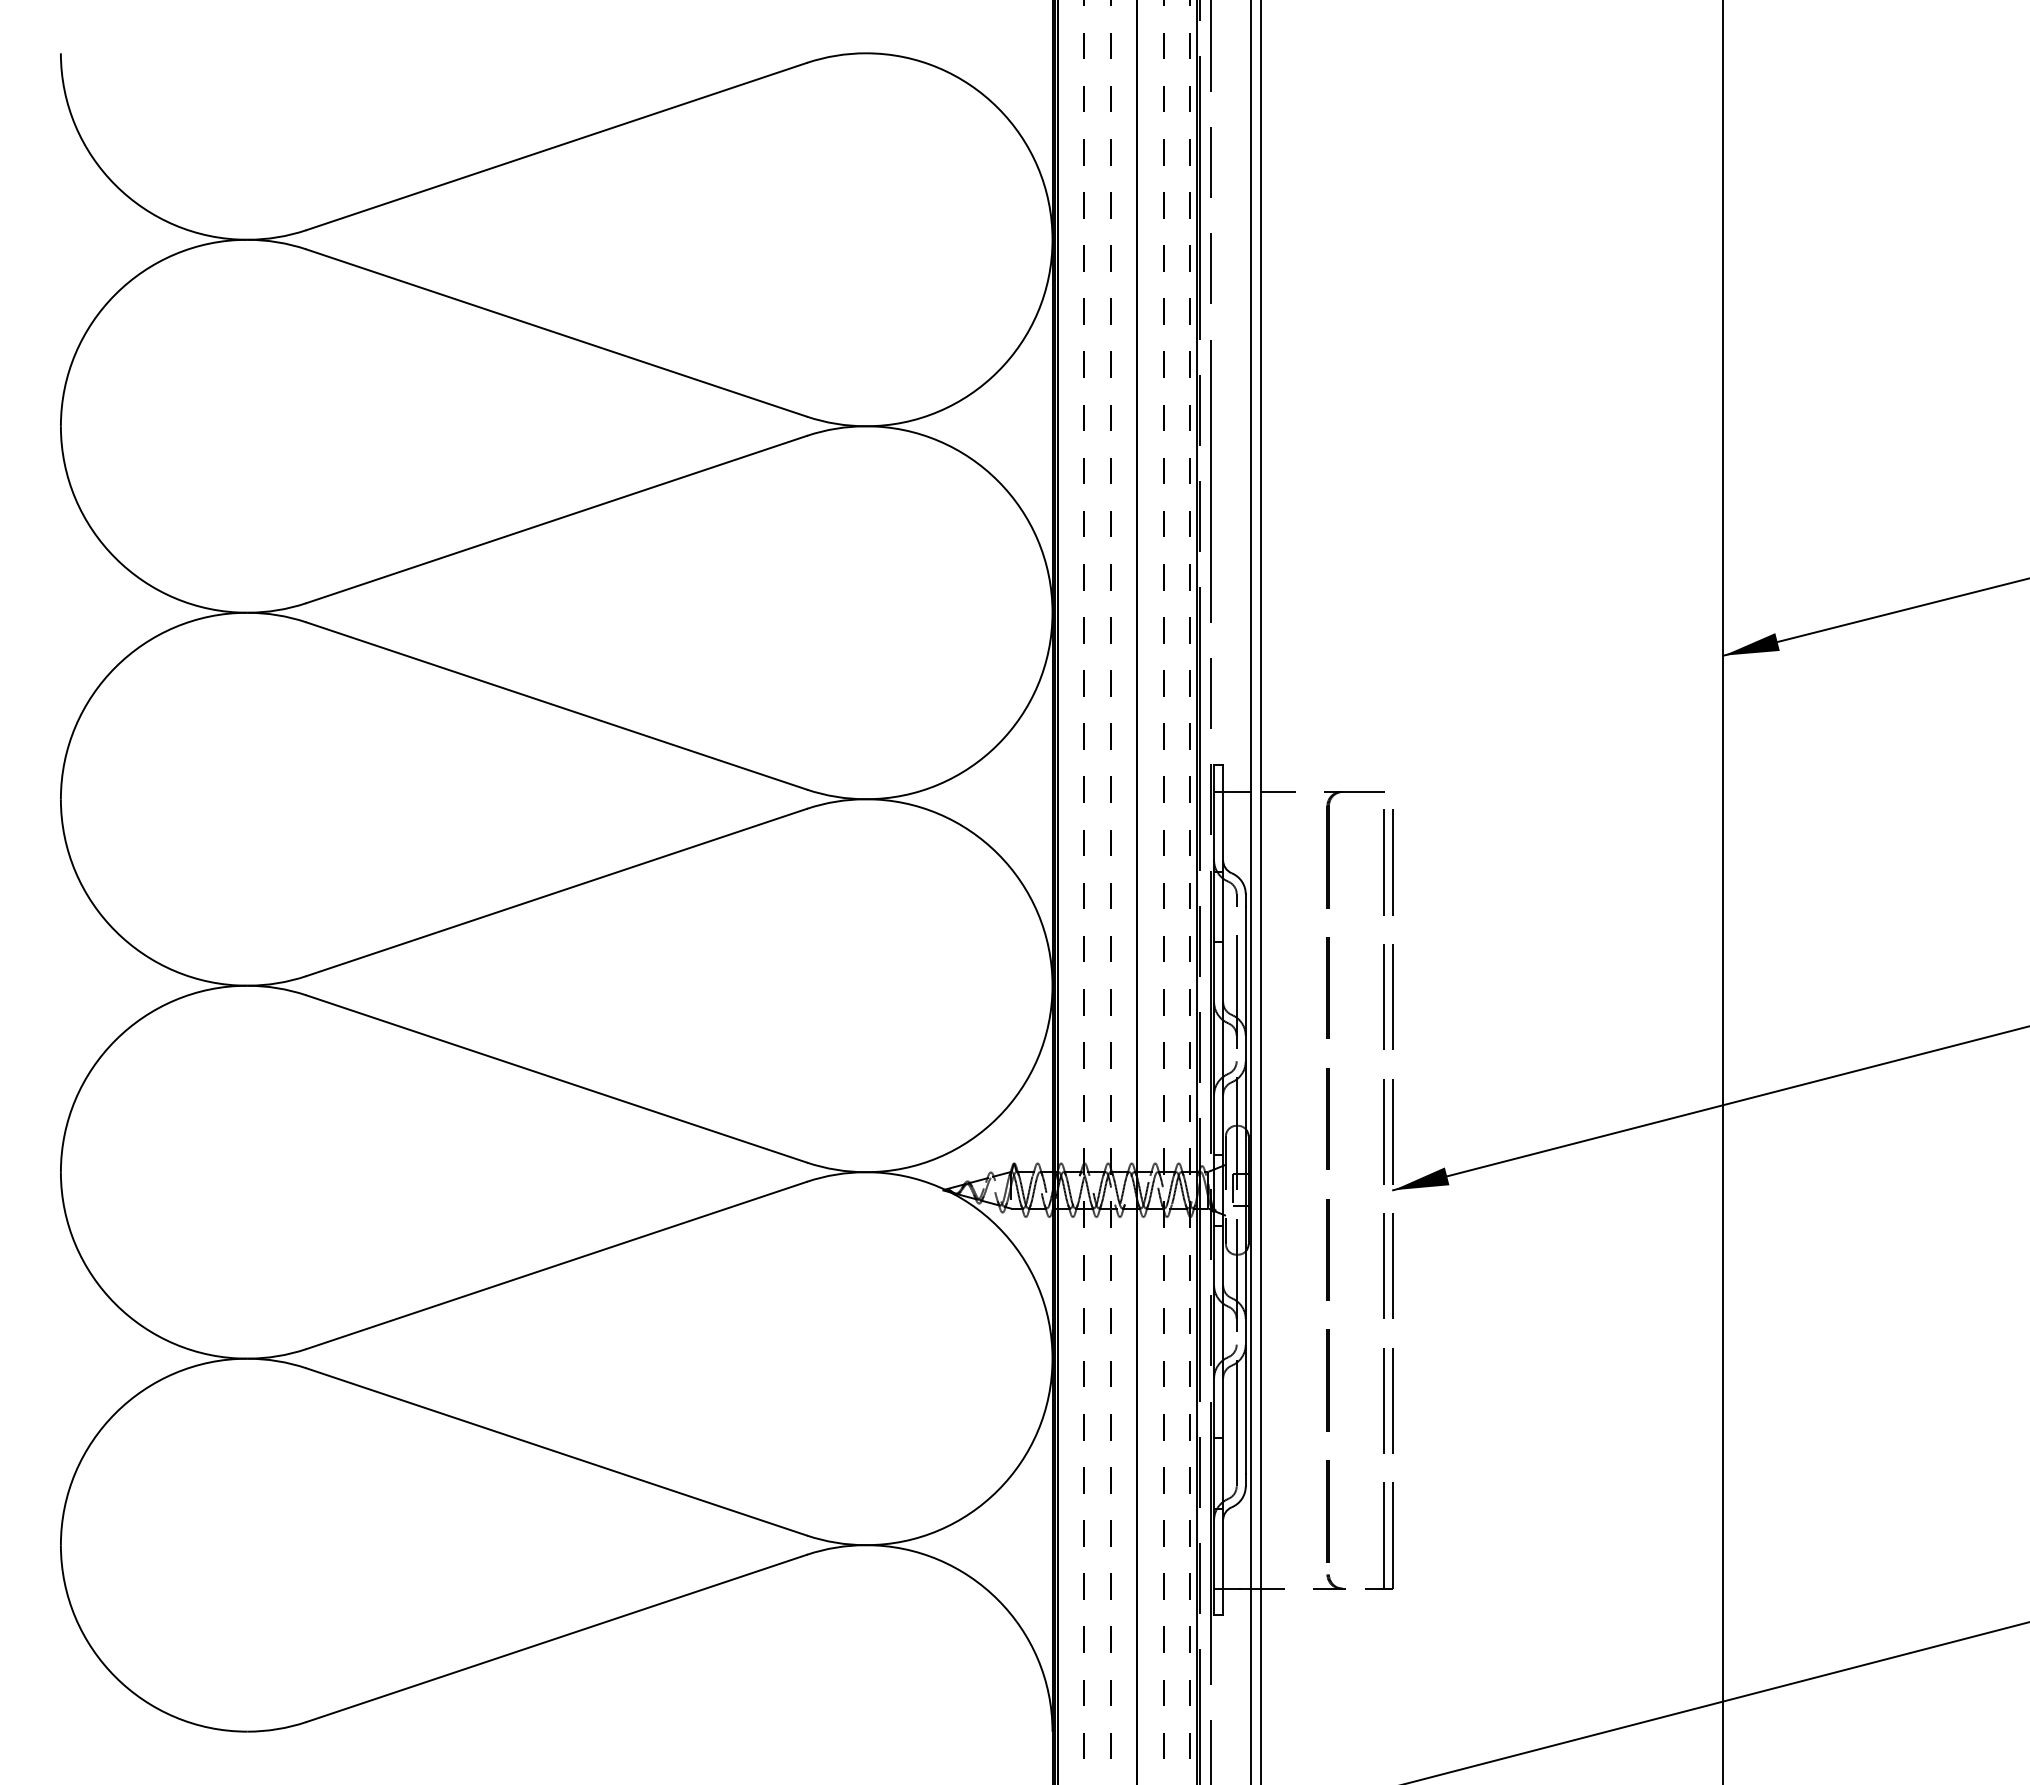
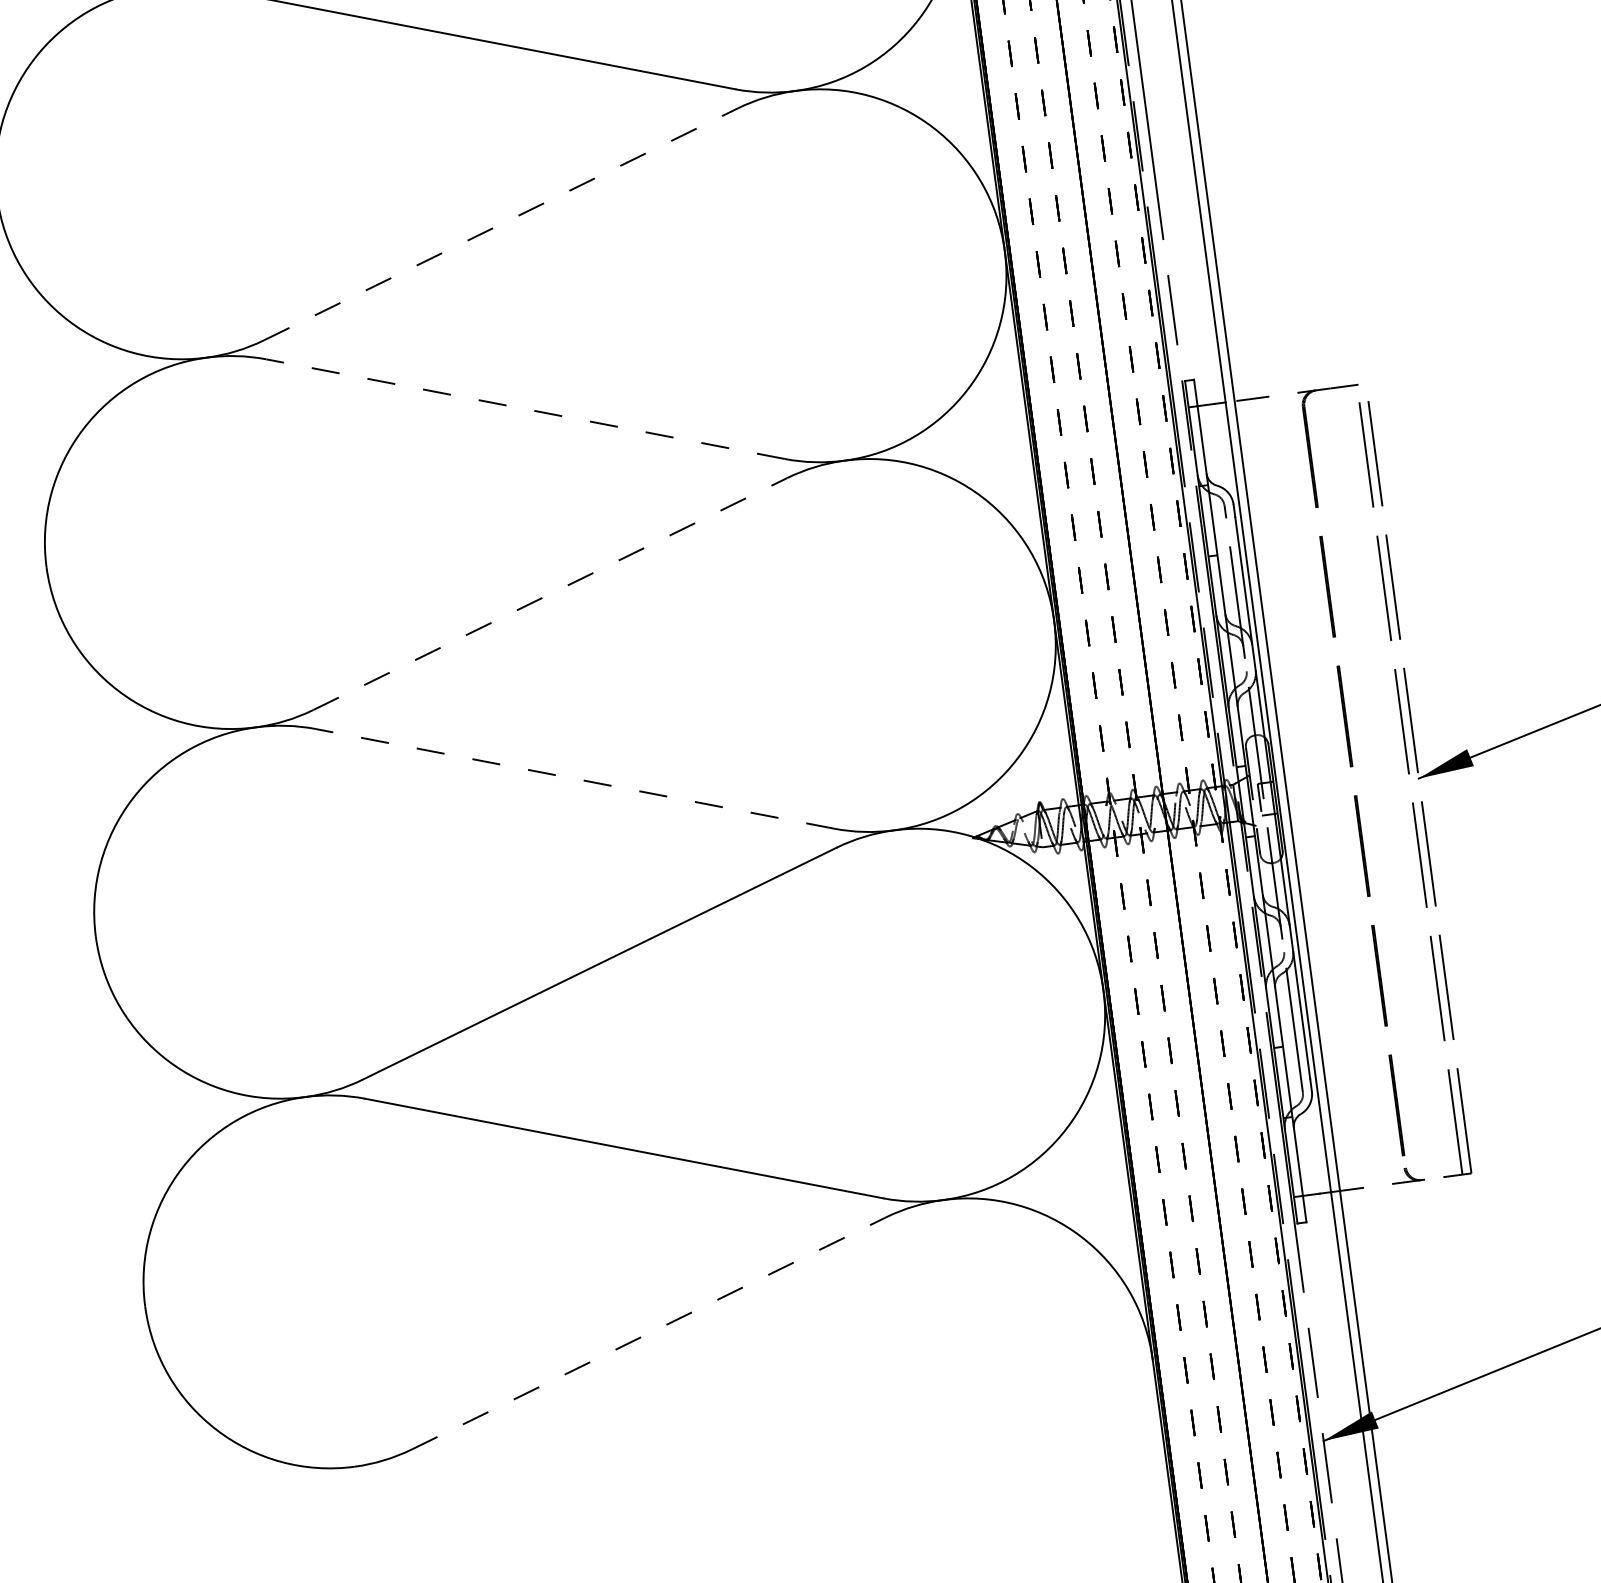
line: (556, 519) -> (500, 224), solid -> dashed
line: (556, 706) -> (525, 409), solid -> dashed
line: (556, 892) -> (550, 594), solid -> dashed
line: (556, 1078) -> (574, 778), solid -> dashed
line: (556, 1638) -> (648, 1333), solid -> dashed

